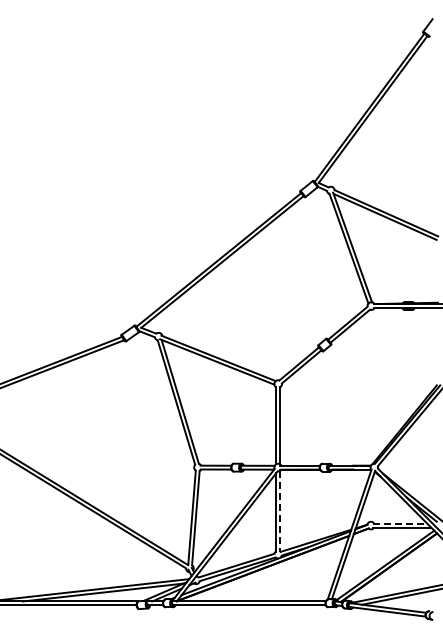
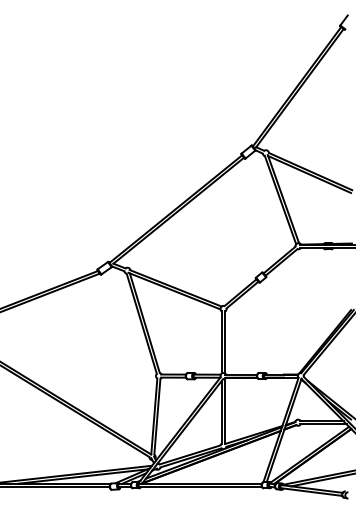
line: (280, 511) -> (225, 411), dashed -> solid
line: (400, 523) -> (321, 421), dashed -> solid

